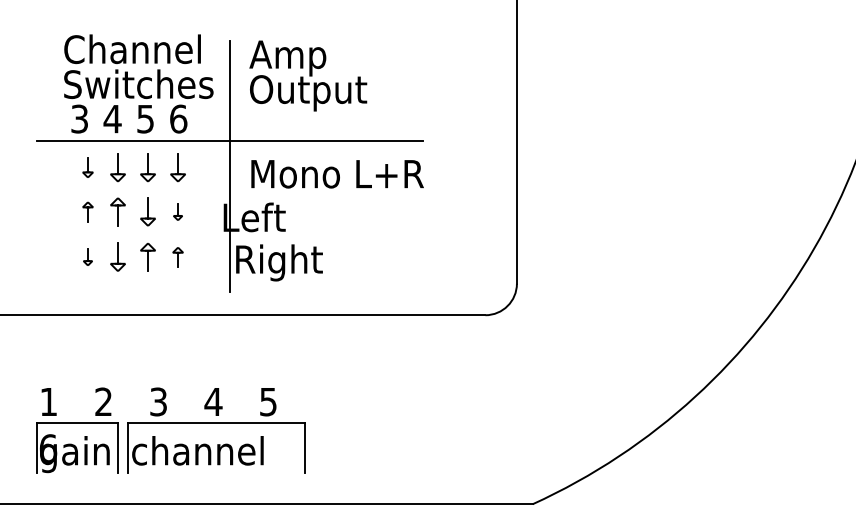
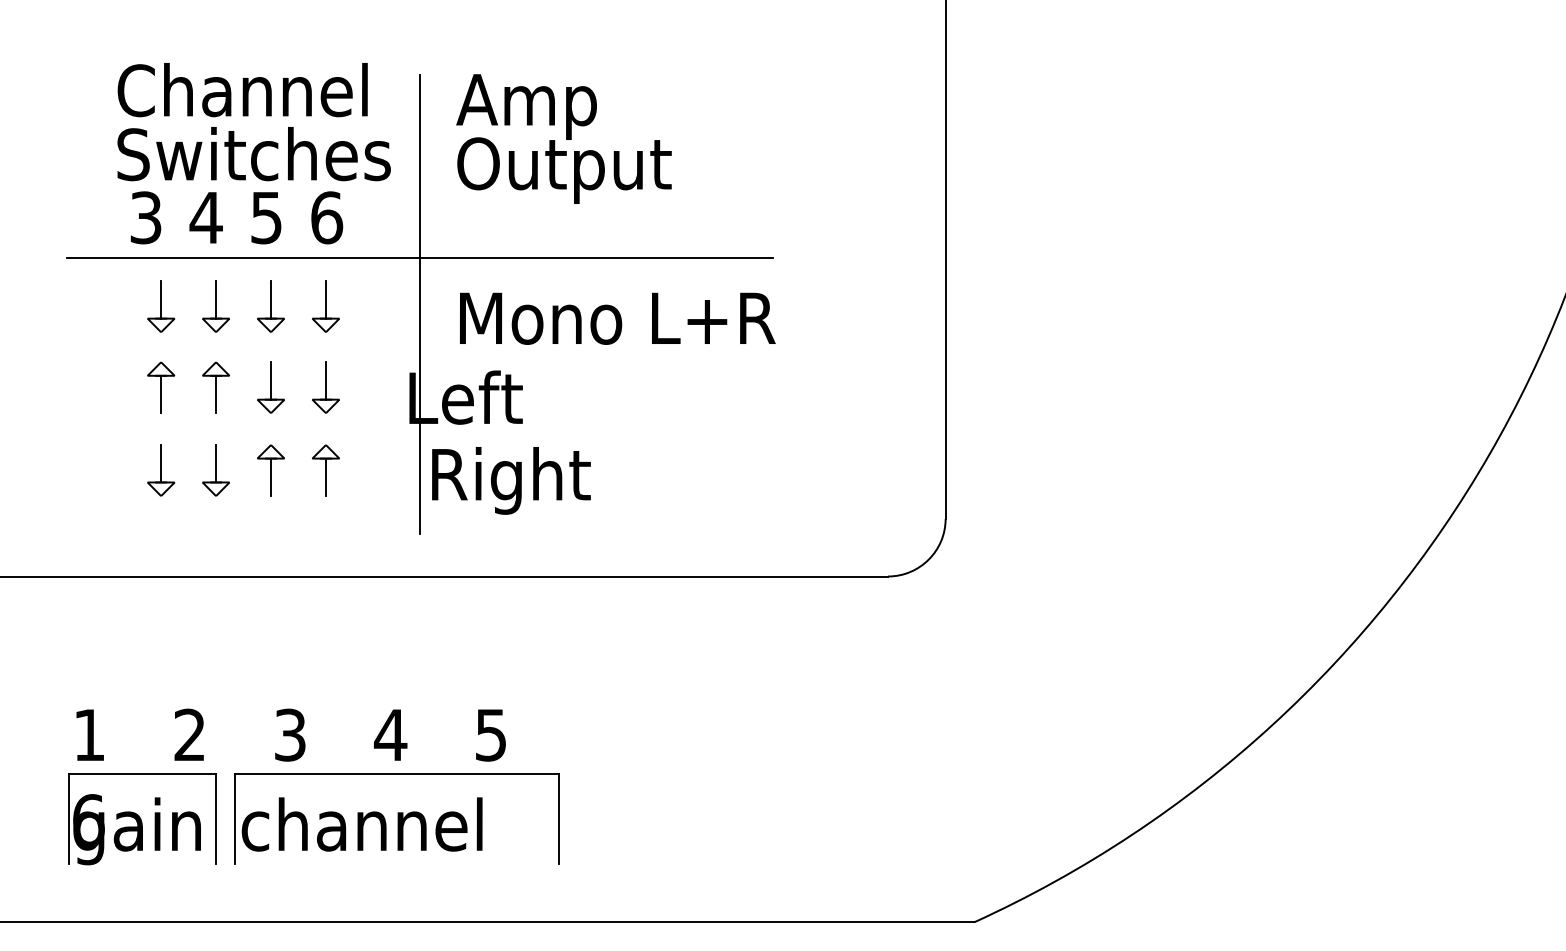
part: (87, 167) -> (160, 306), size x1.43
part: (87, 211) -> (160, 386), size x1.43
part: (177, 211) -> (324, 386), size x1.67
part: (87, 256) -> (160, 469), size x1.67
part: (177, 257) -> (324, 470), size x1.43

